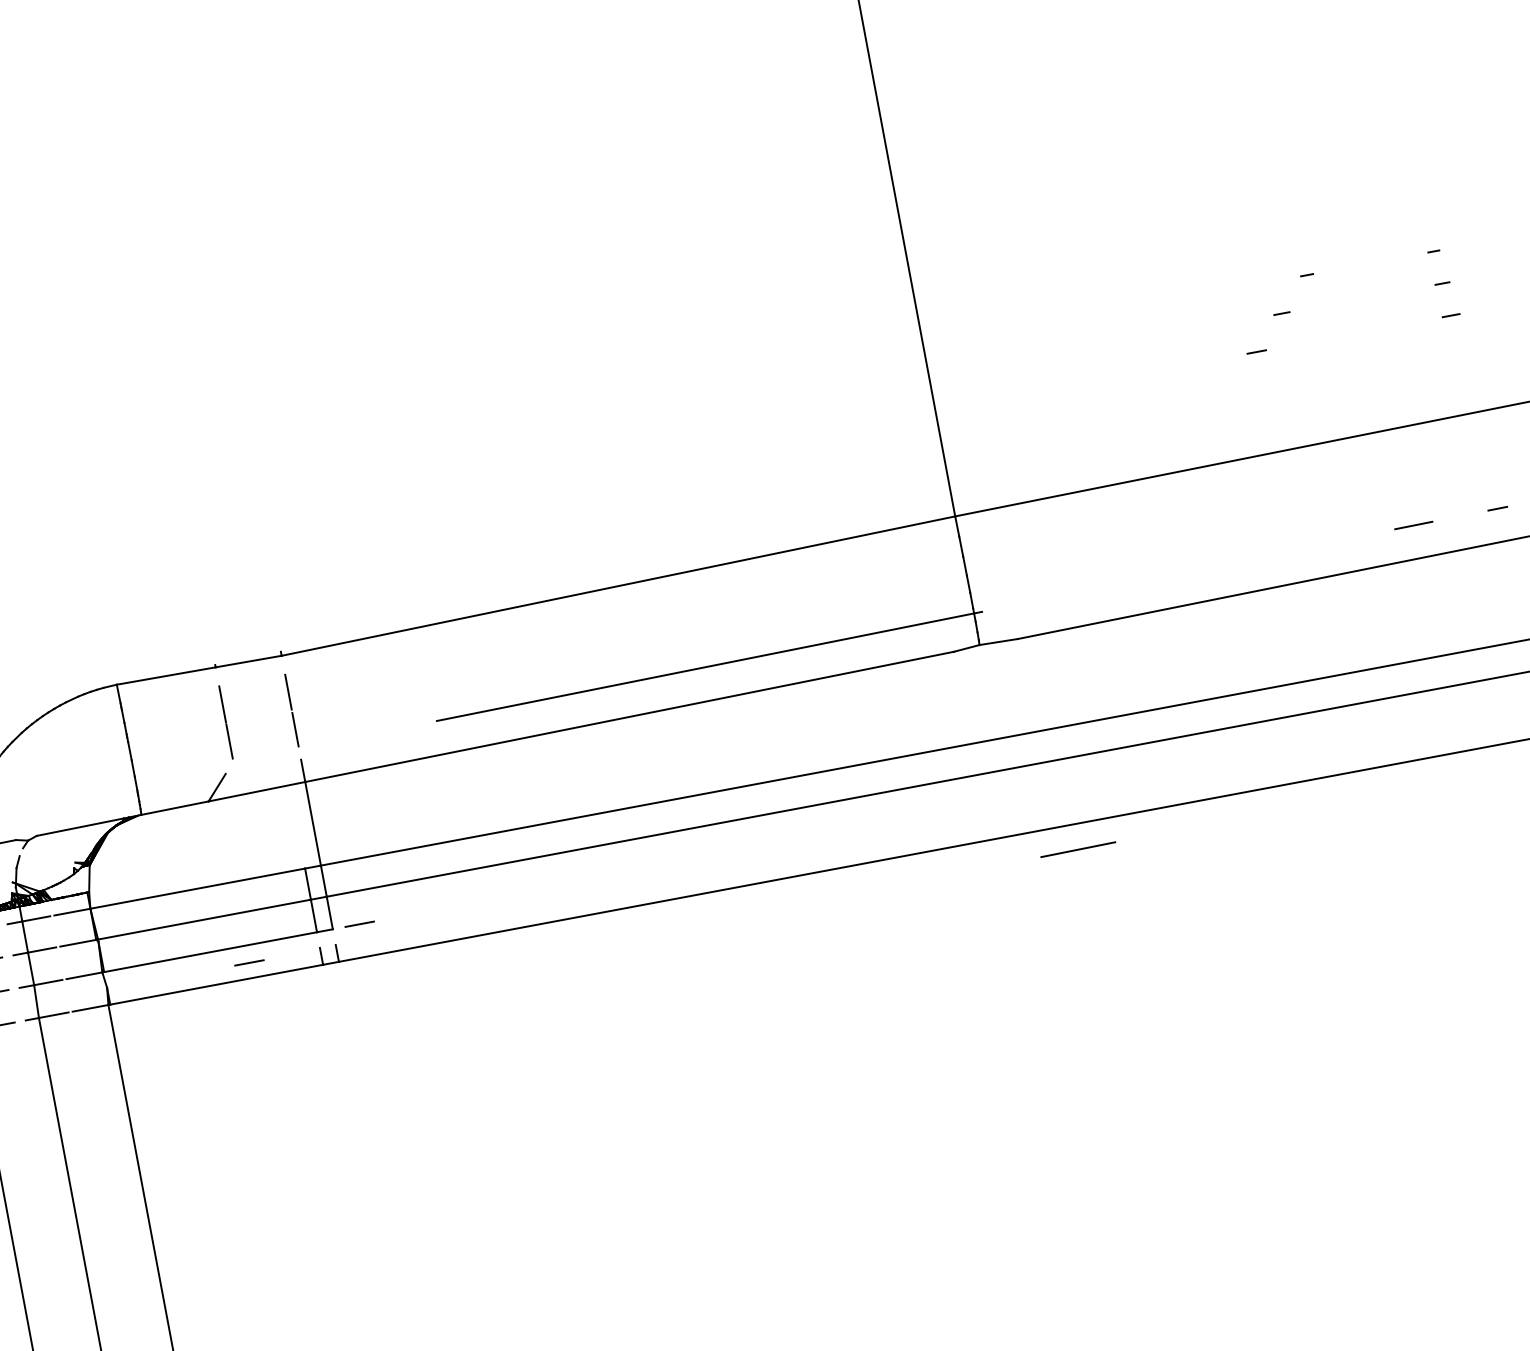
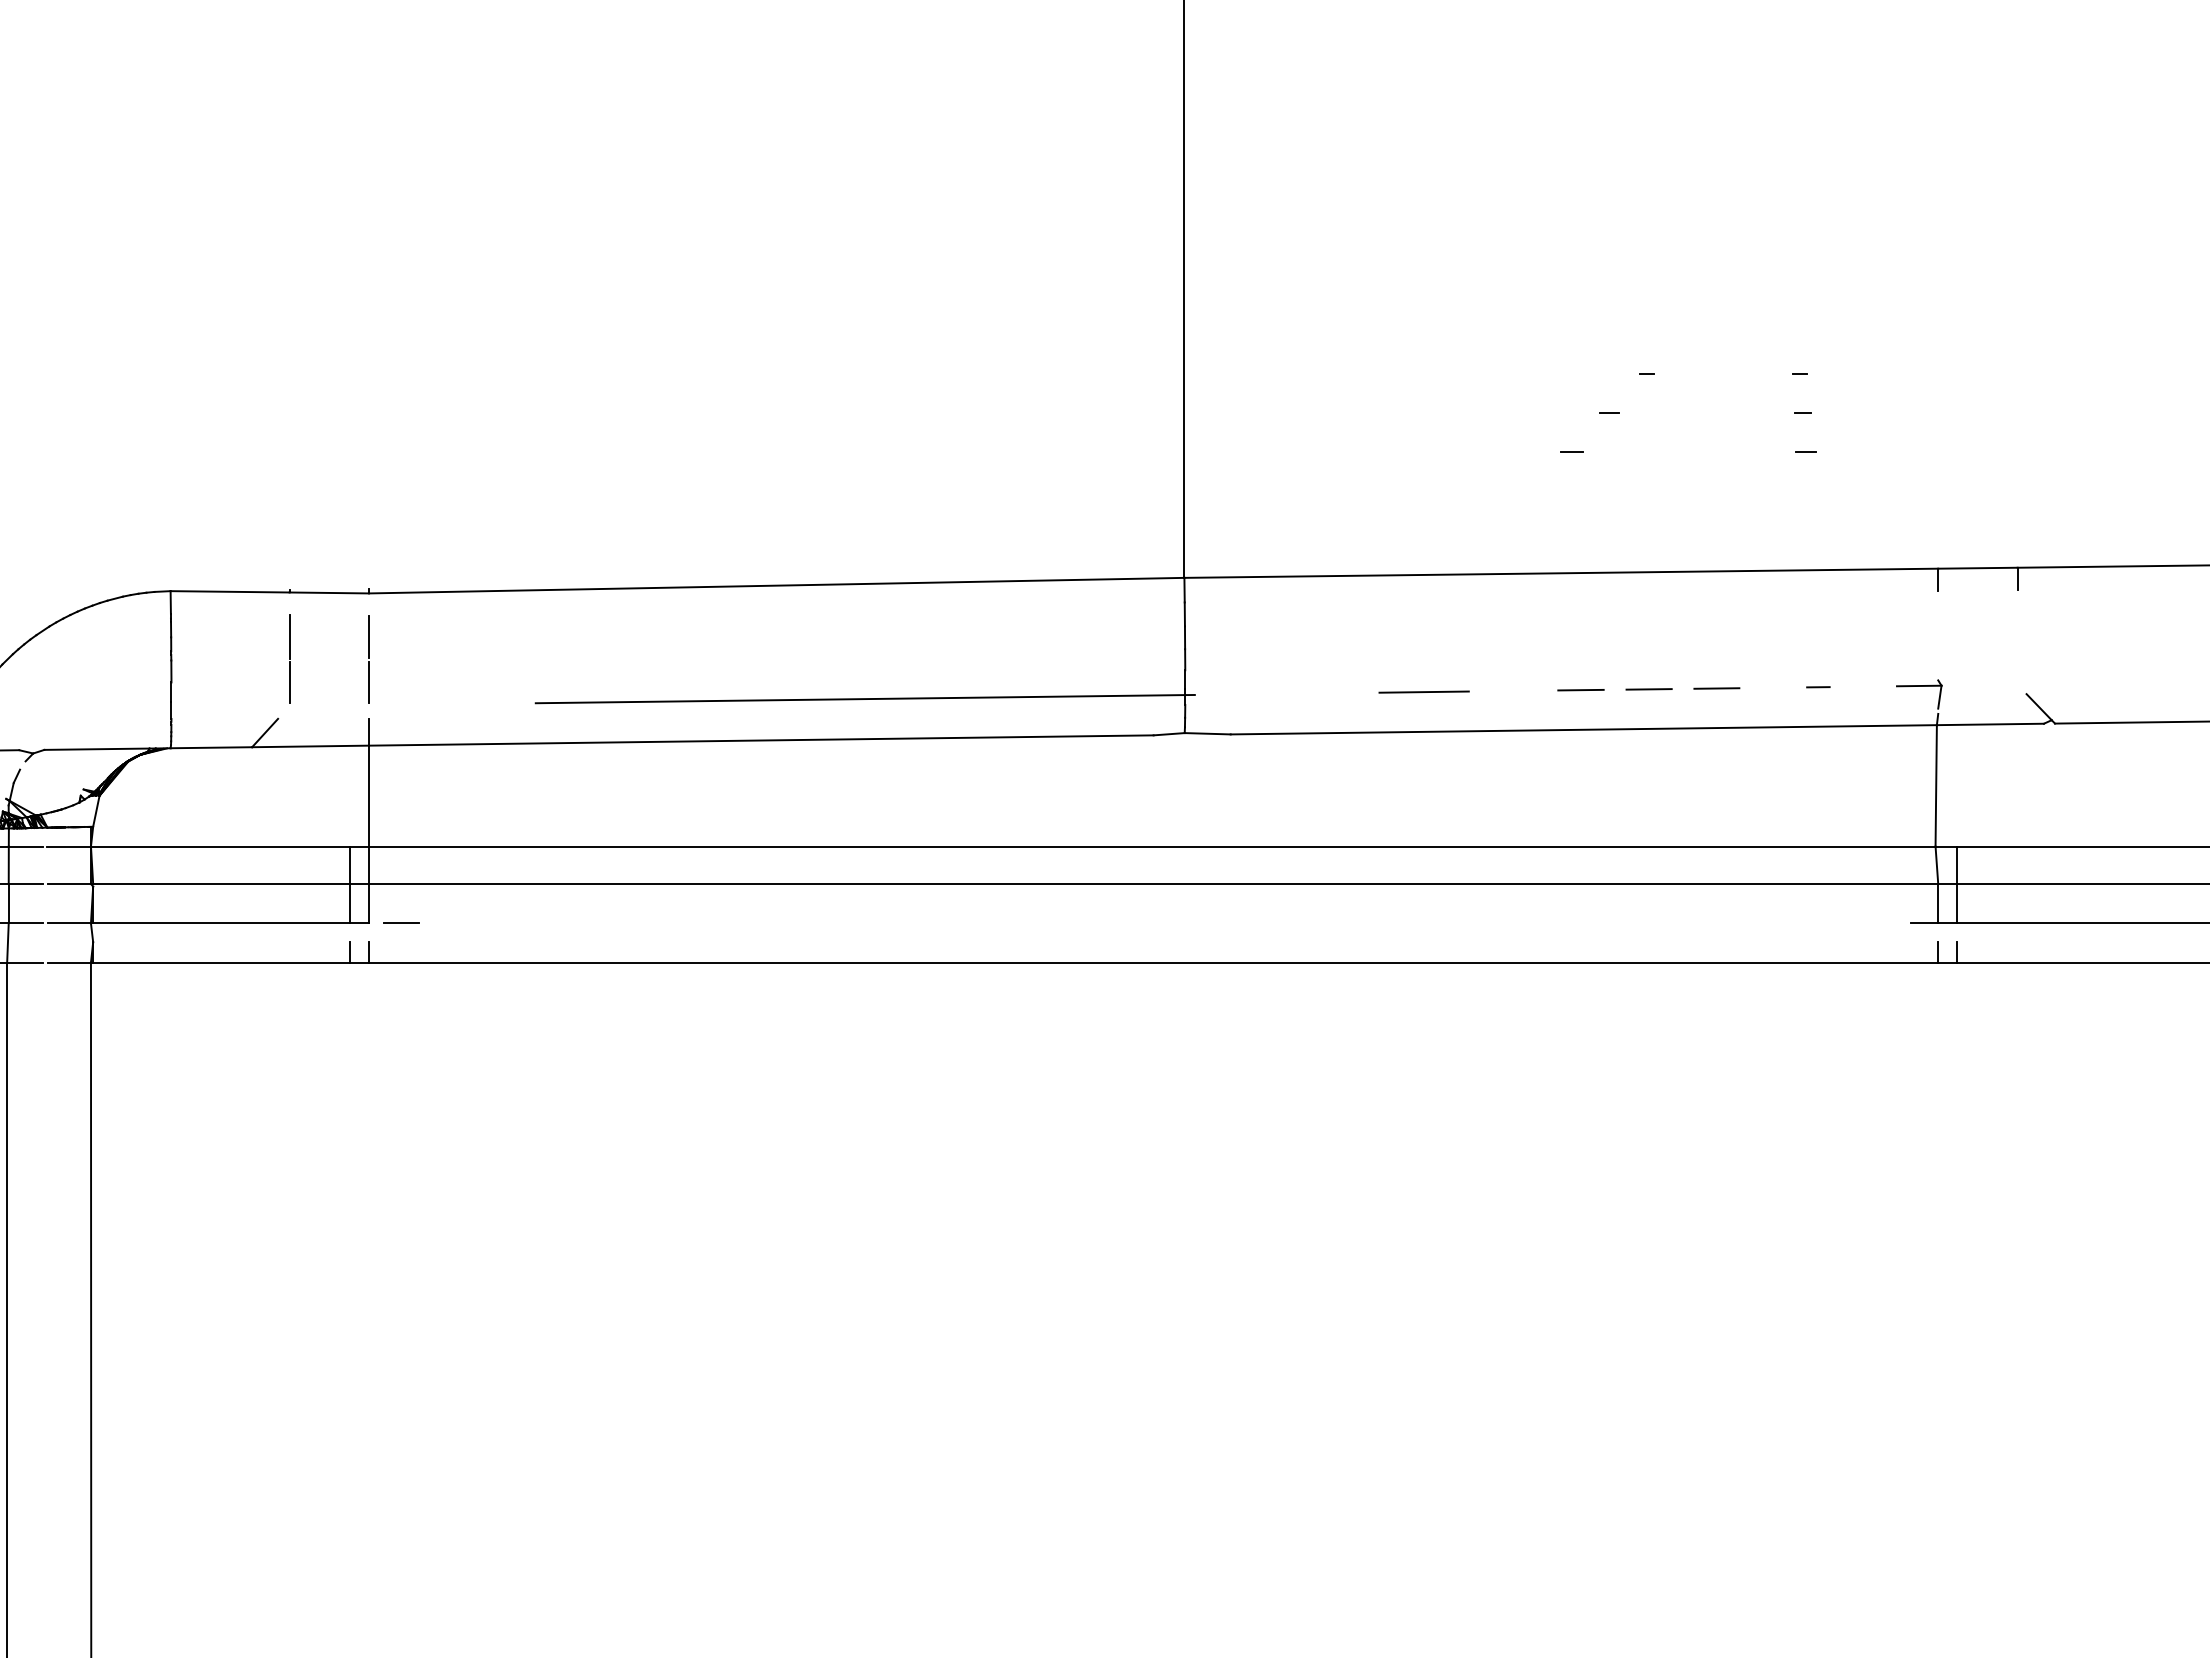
line: (1357, 536) -> (1648, 689), added
line: (1300, 547) -> (1580, 689), added
line: (1077, 849) -> (1423, 691), moved
line: (249, 962) -> (264, 943), removed

